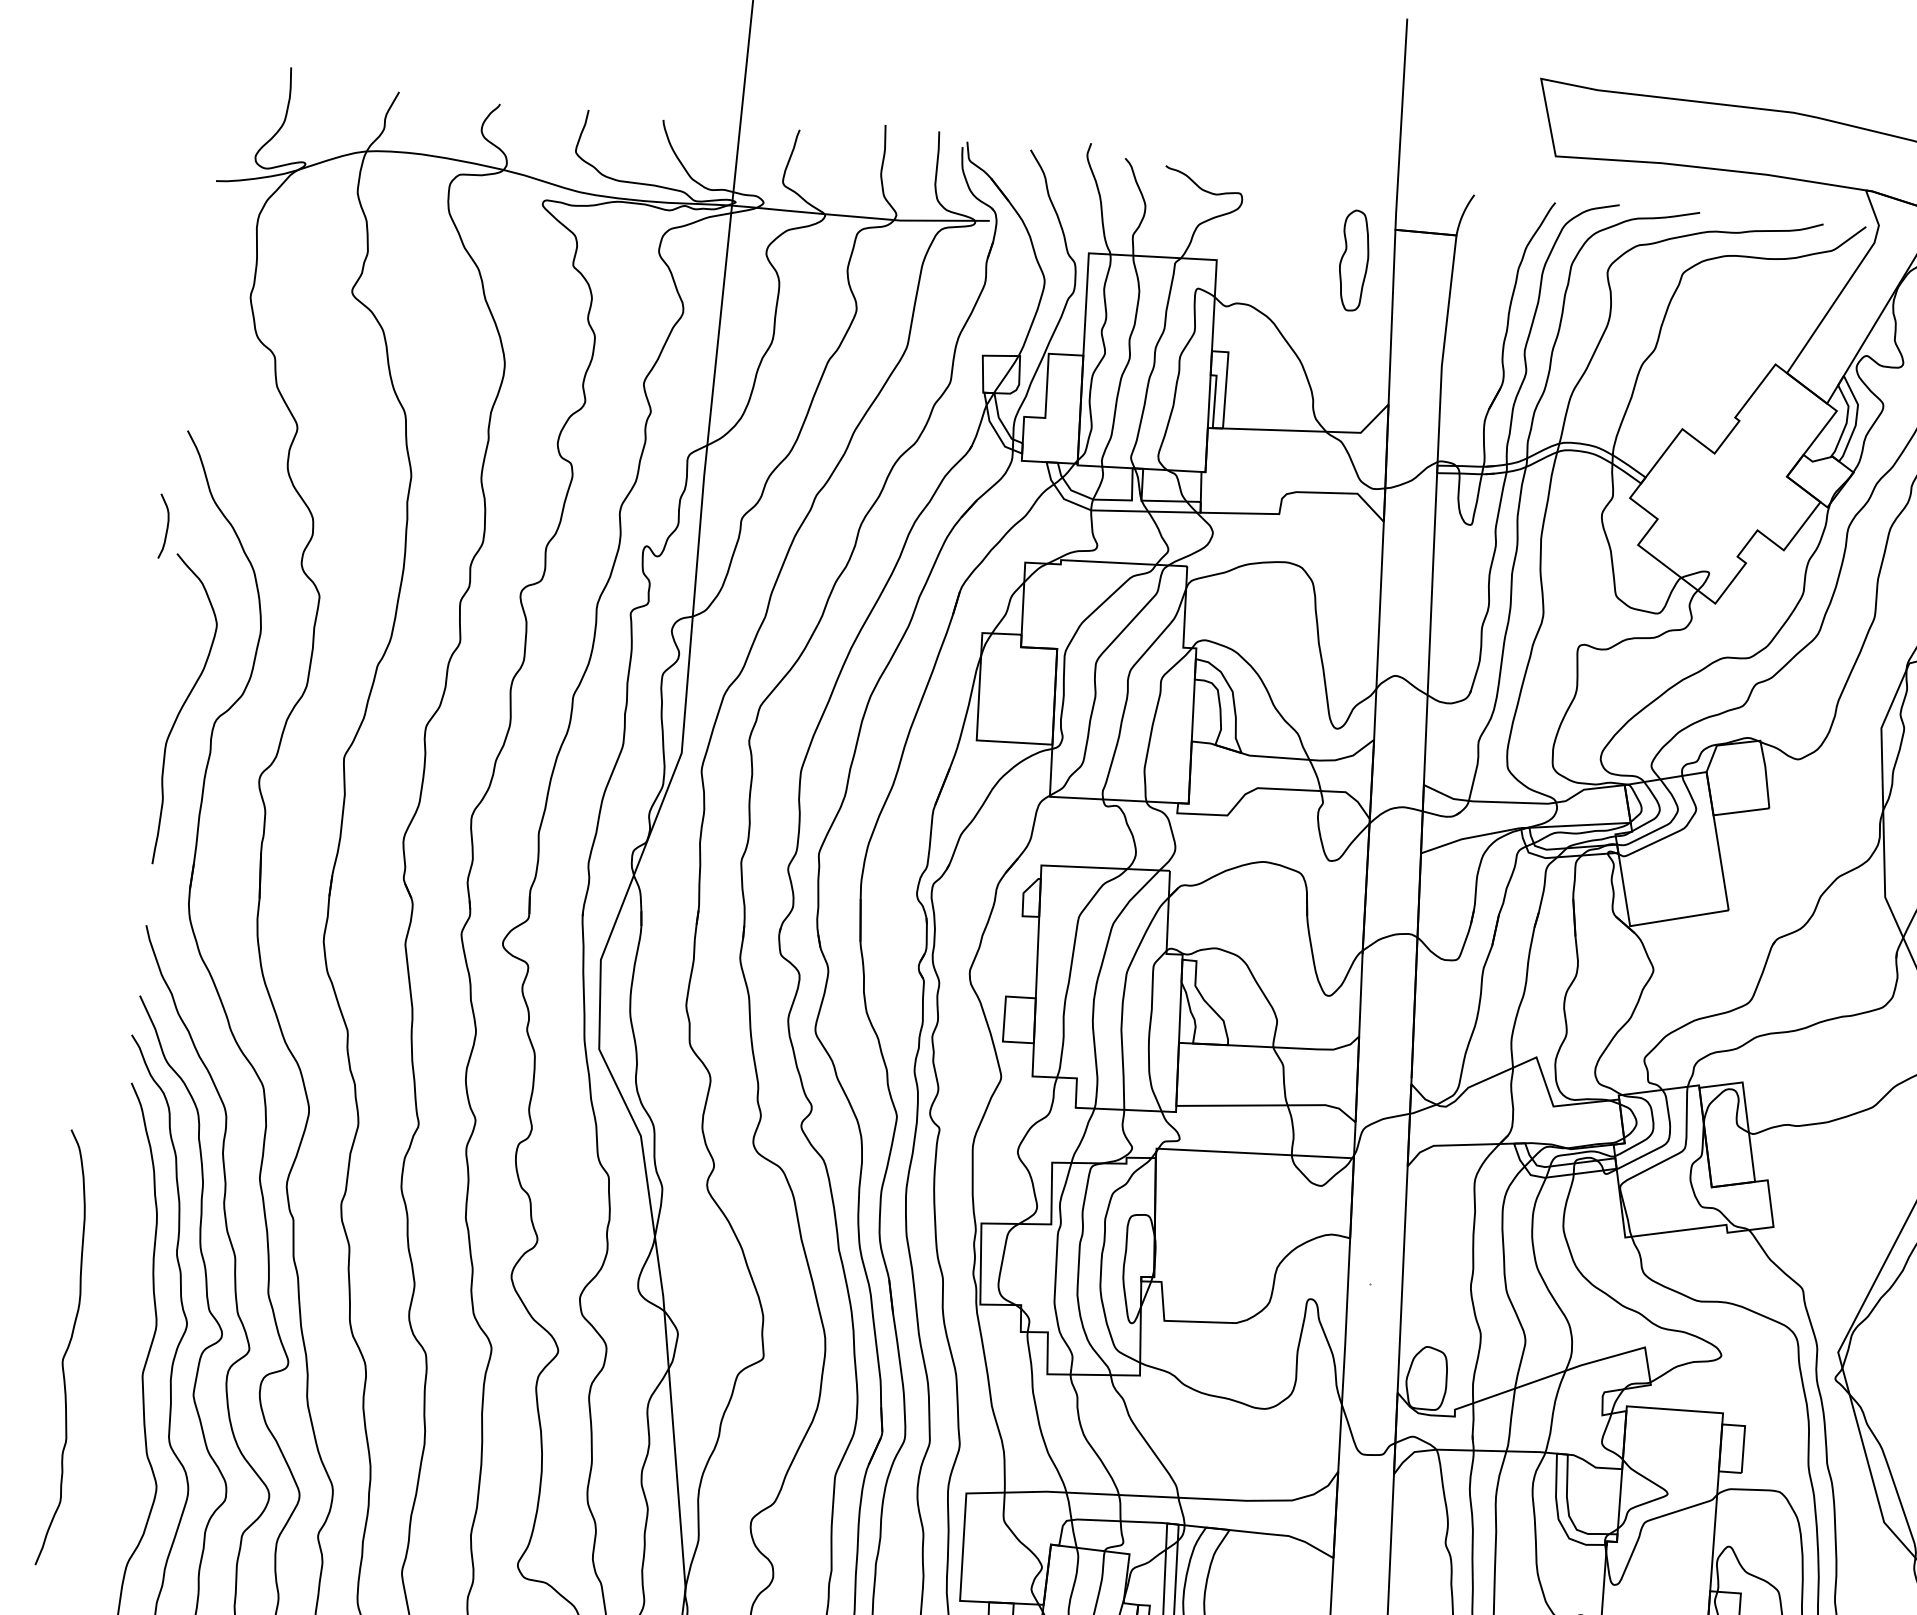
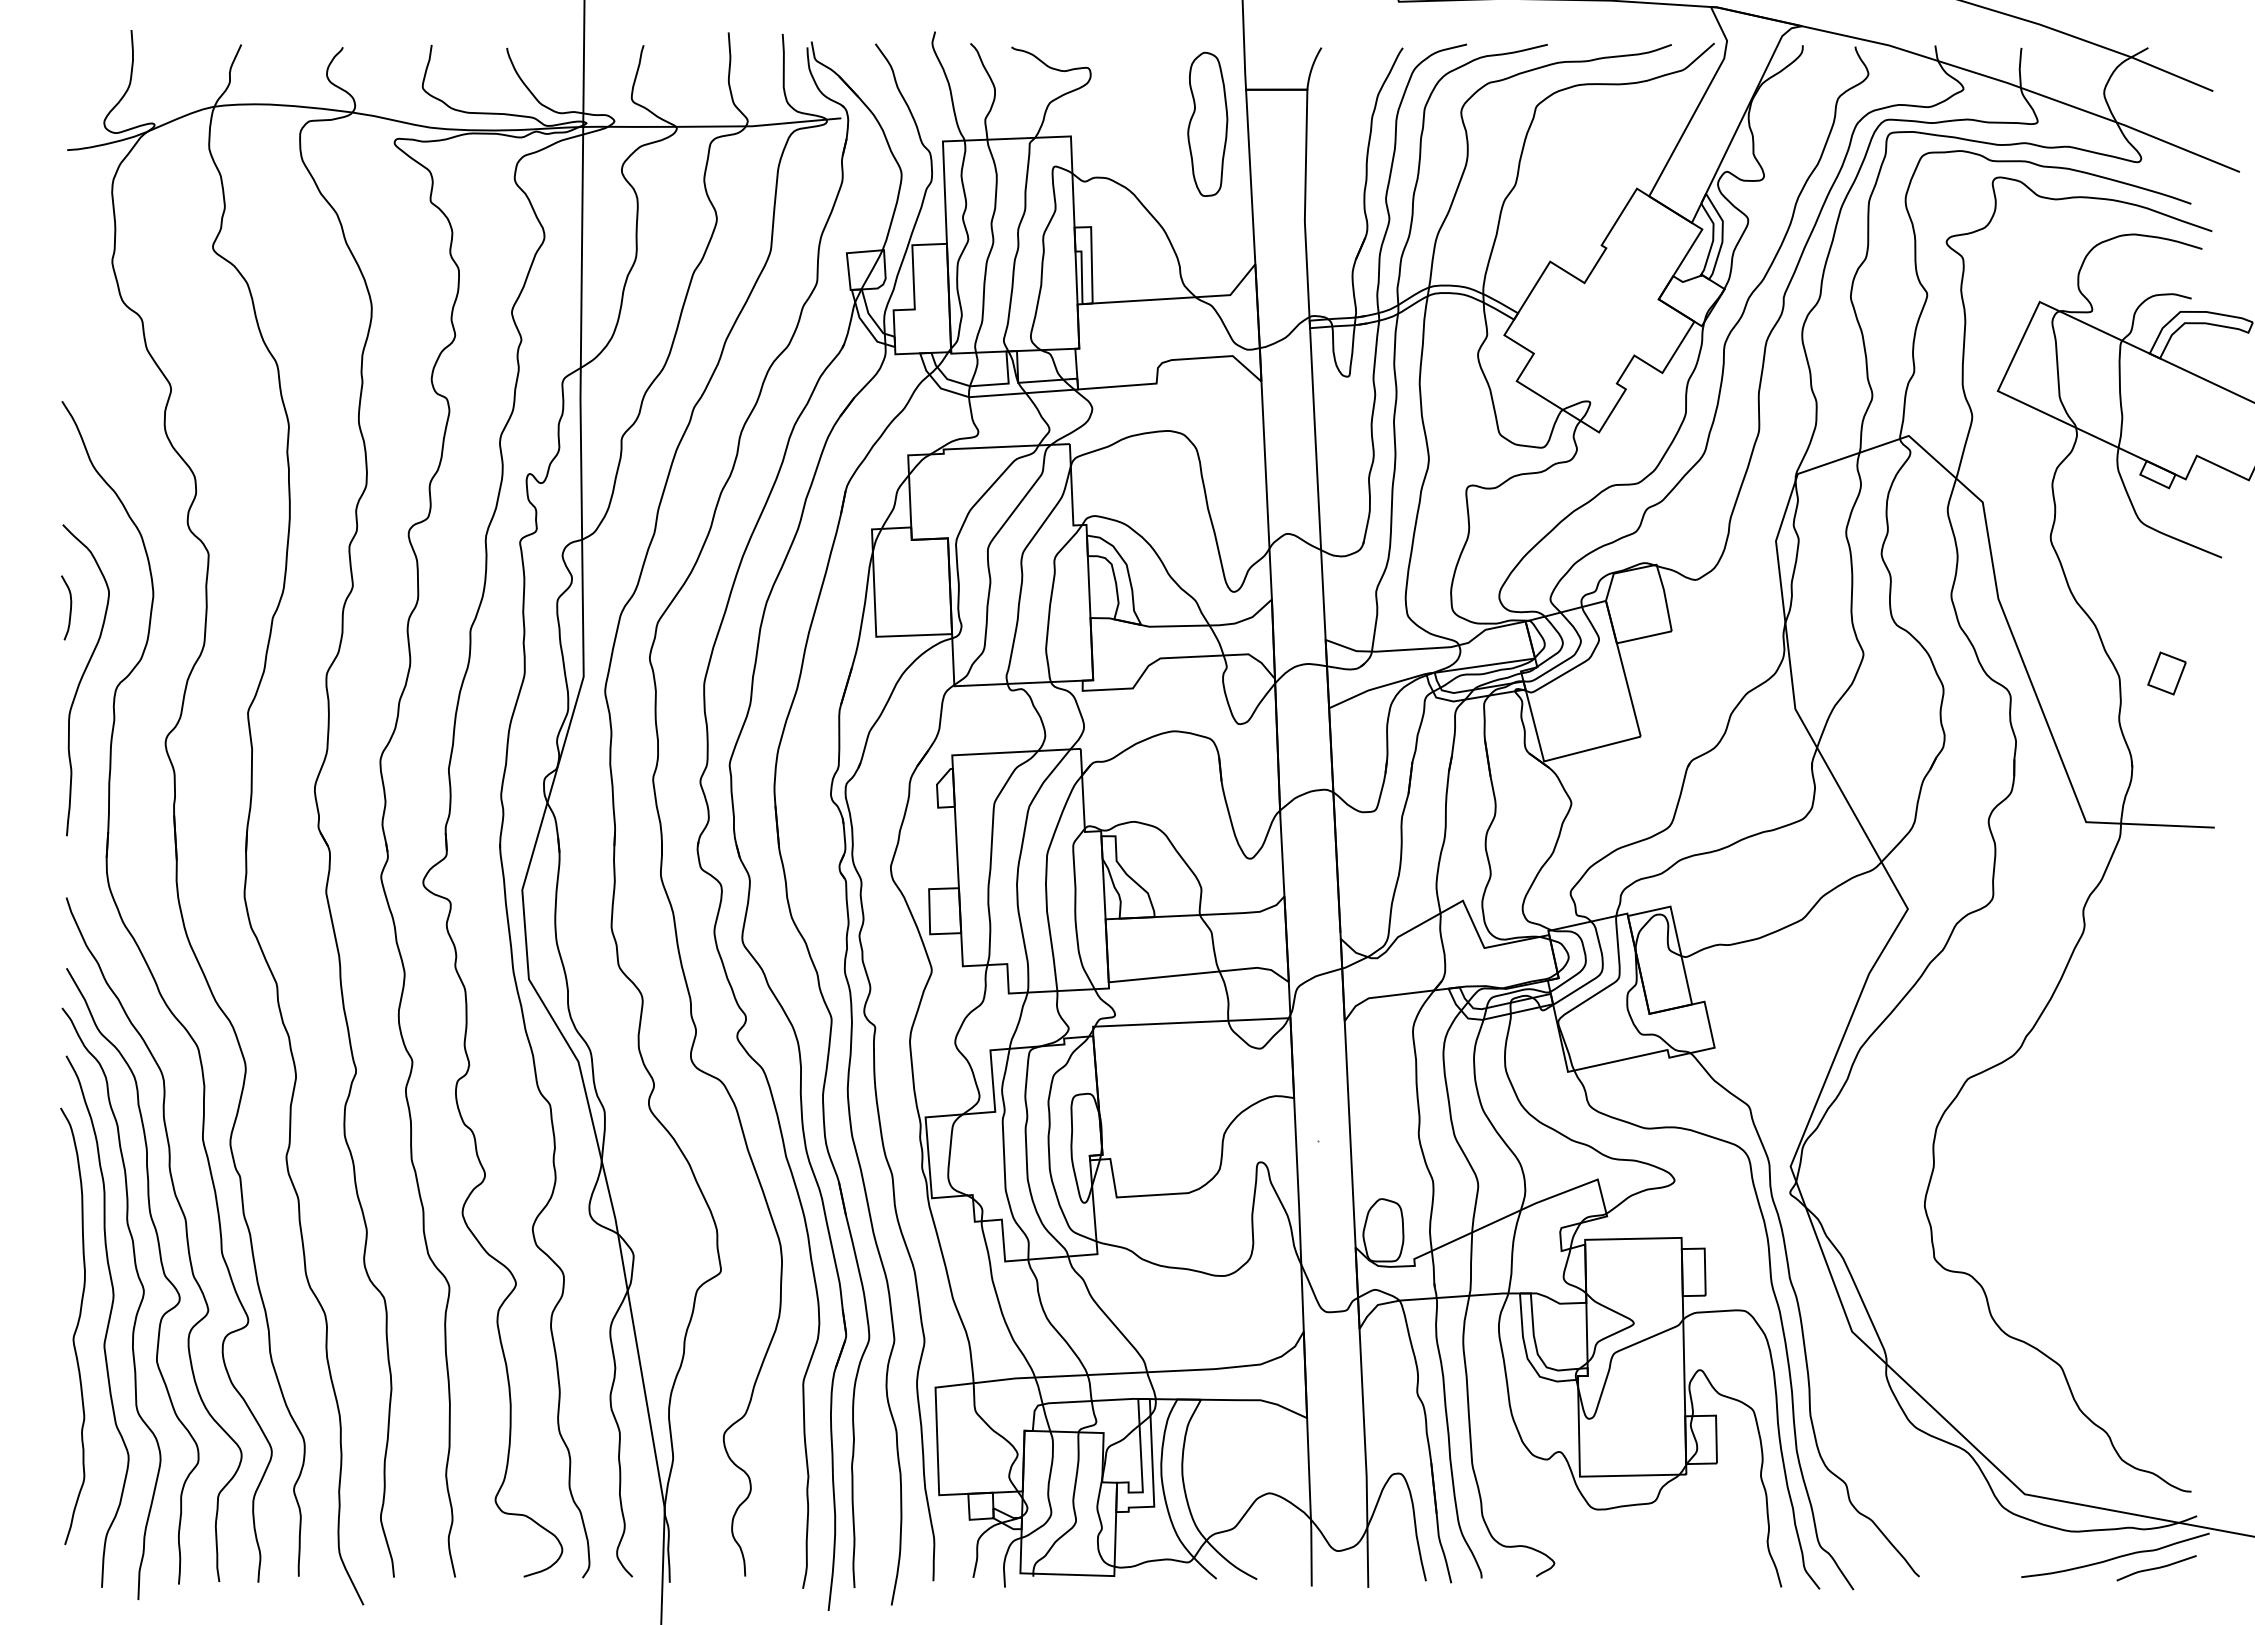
part: (1353, 259) -> (1207, 123), size x1.43
curve: (167, 526) -> (70, 607), moved
curve: (66, 1347) -> (76, 1325), moved

